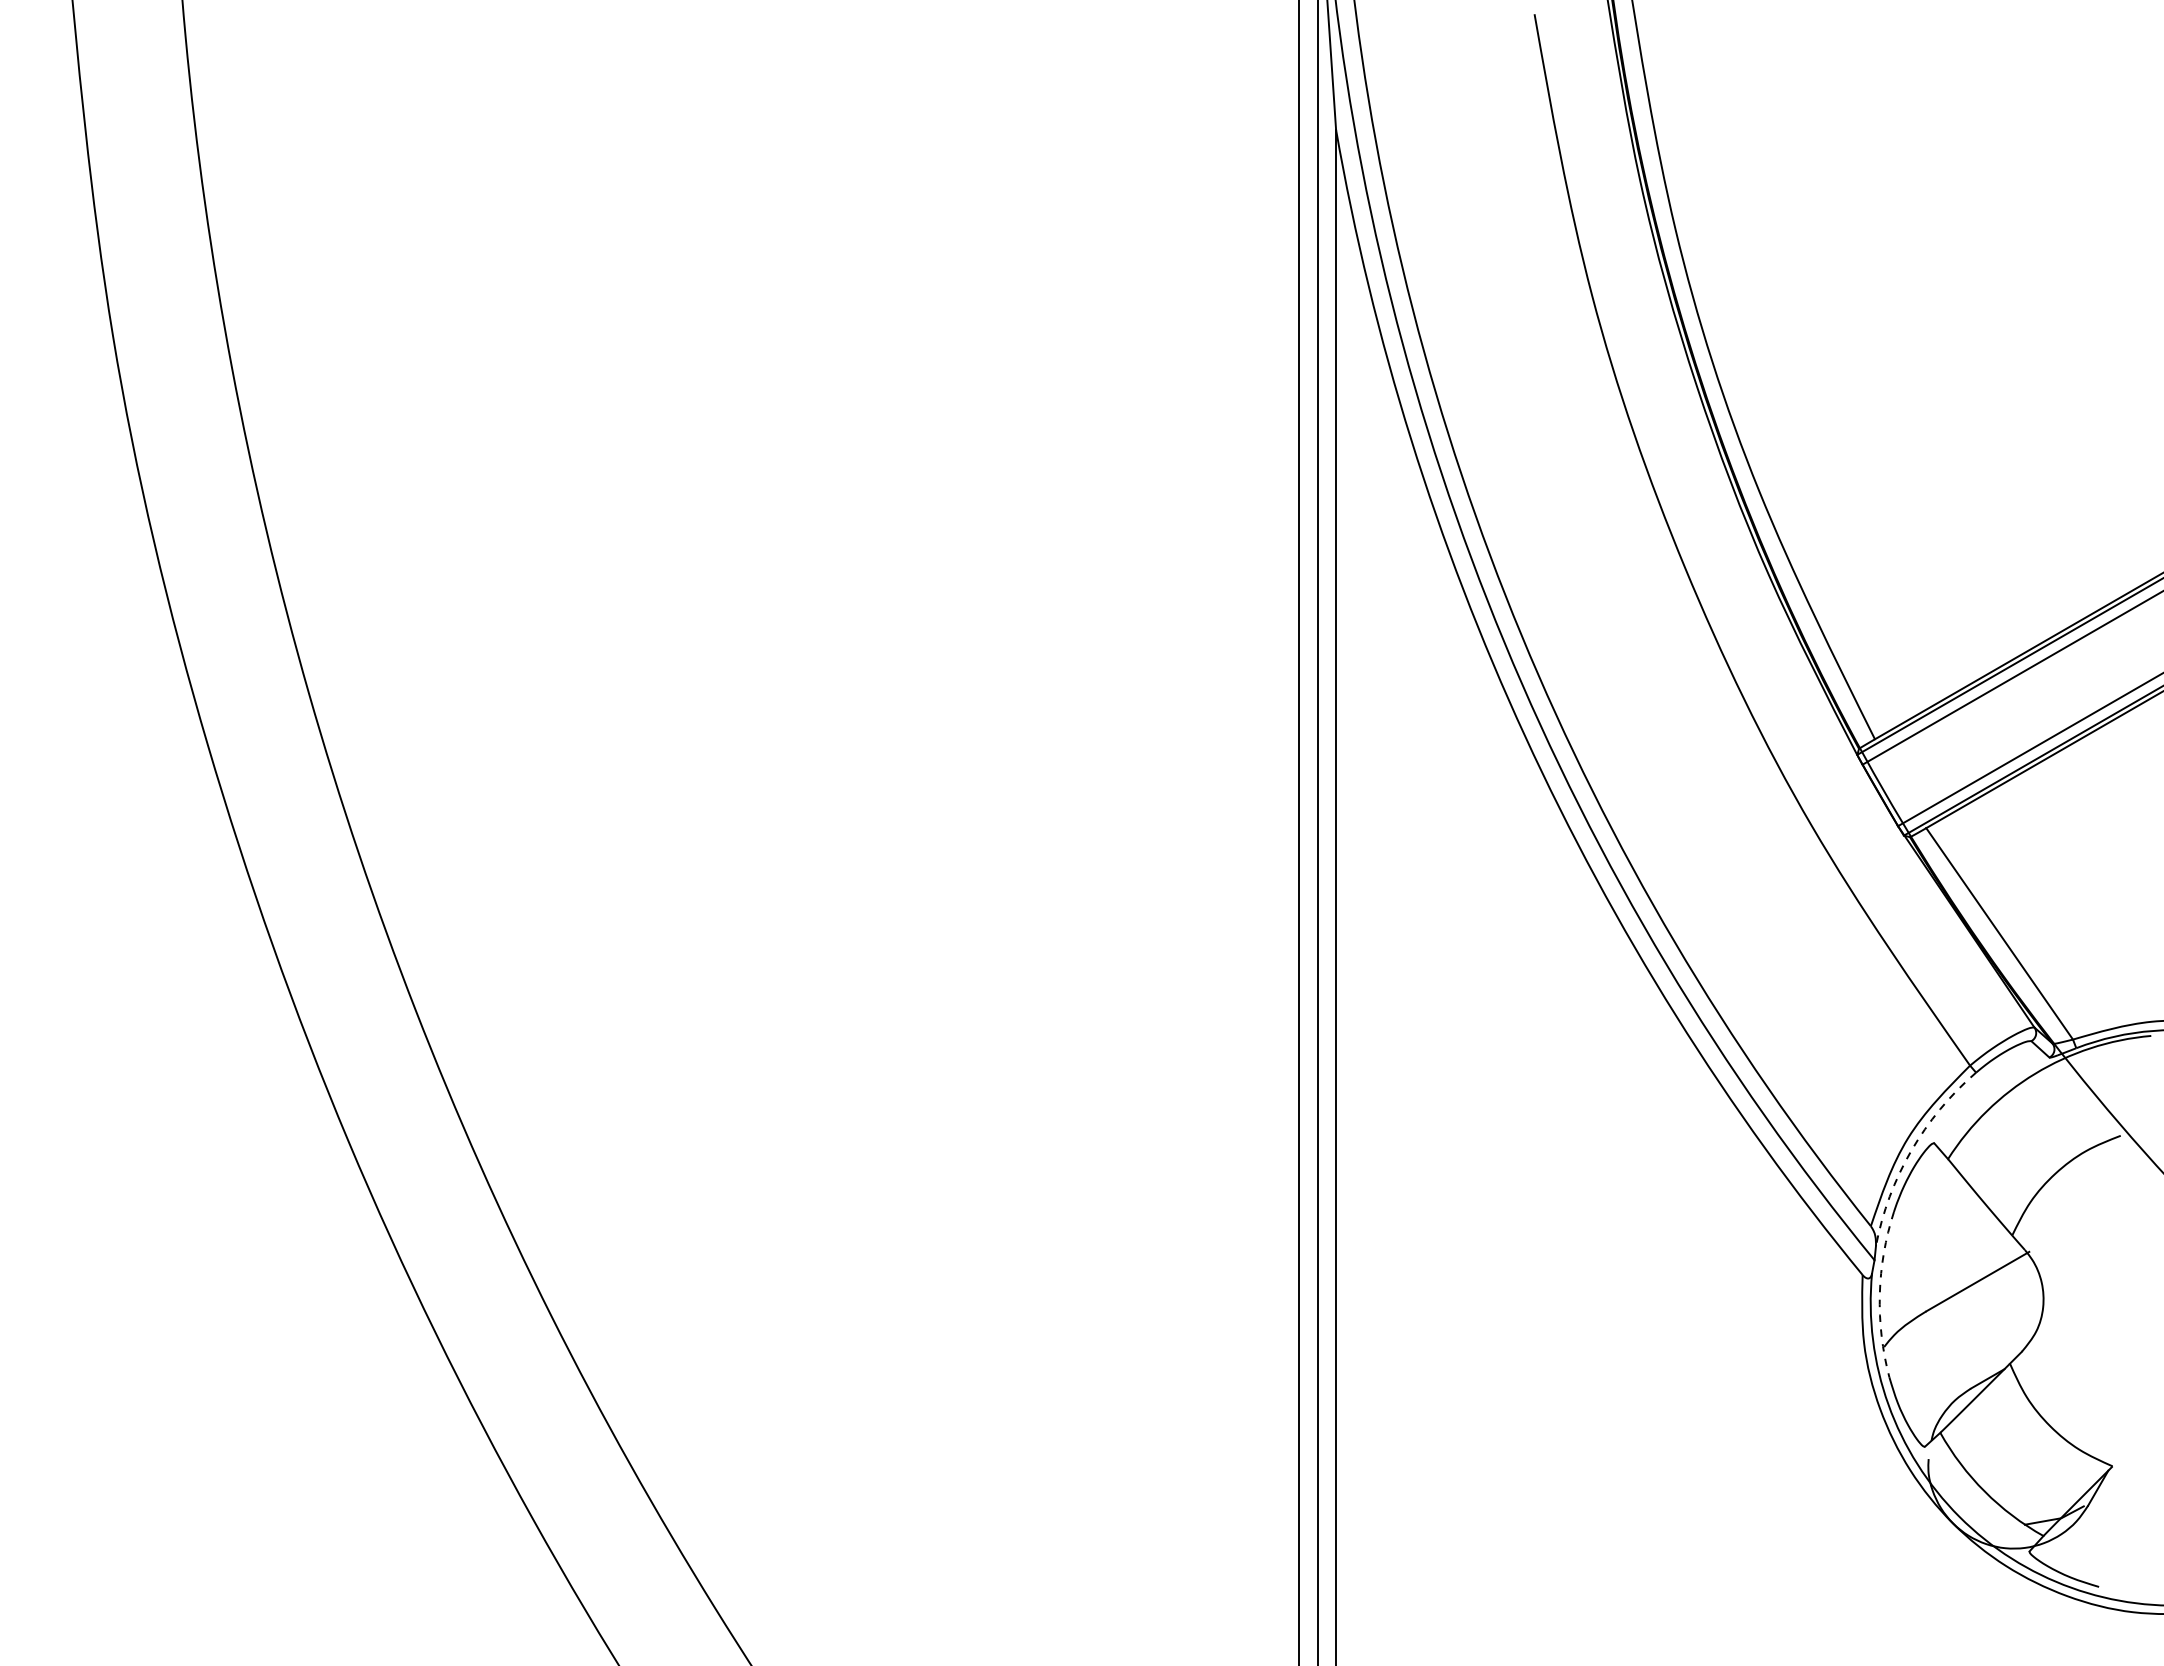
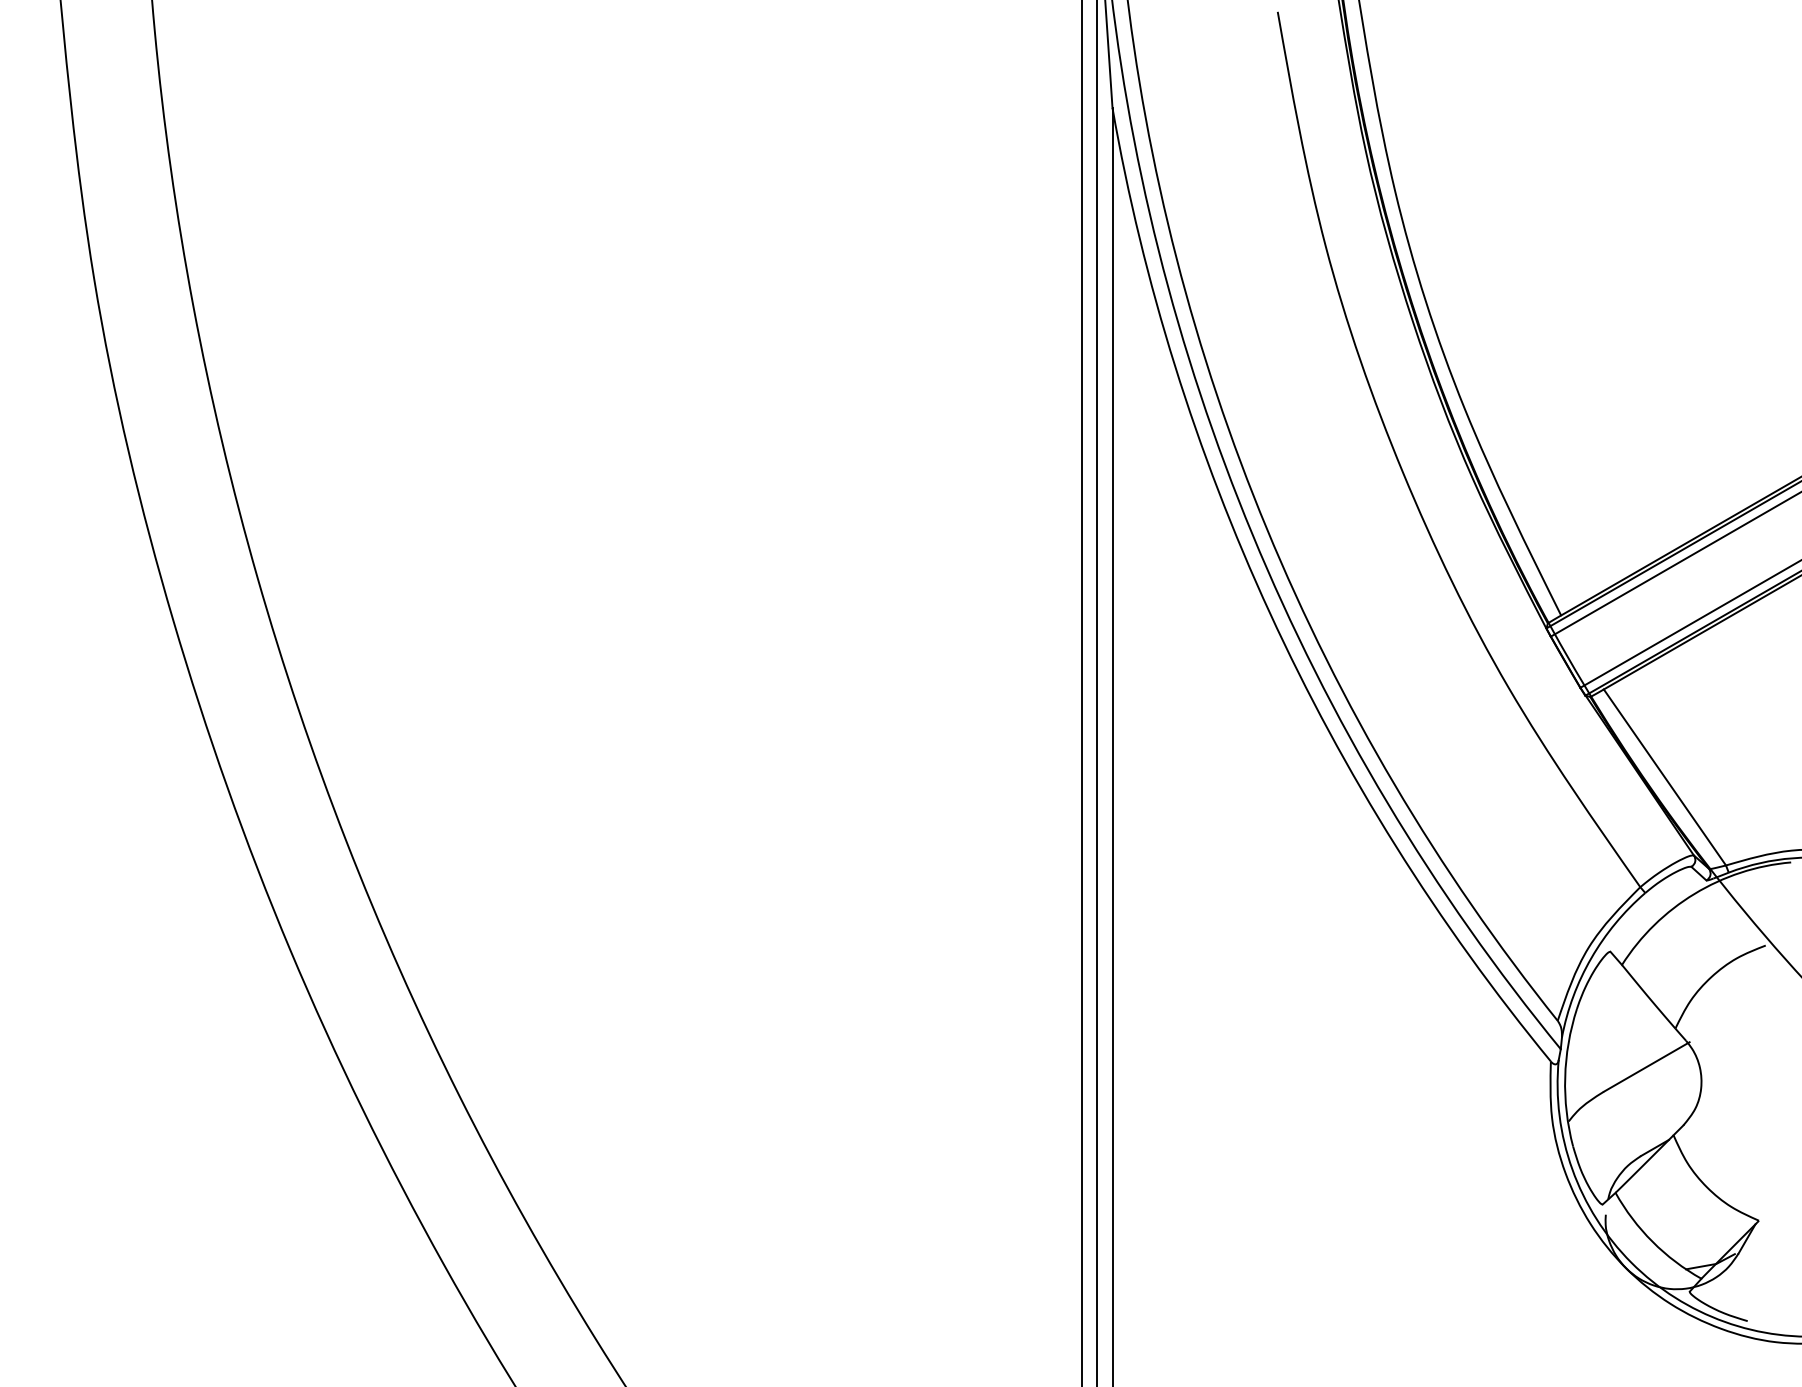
arc: (1911, 1150) -> (1591, 957), dashed -> solid
arc: (1879, 1294) -> (1564, 1077), dashed -> solid

